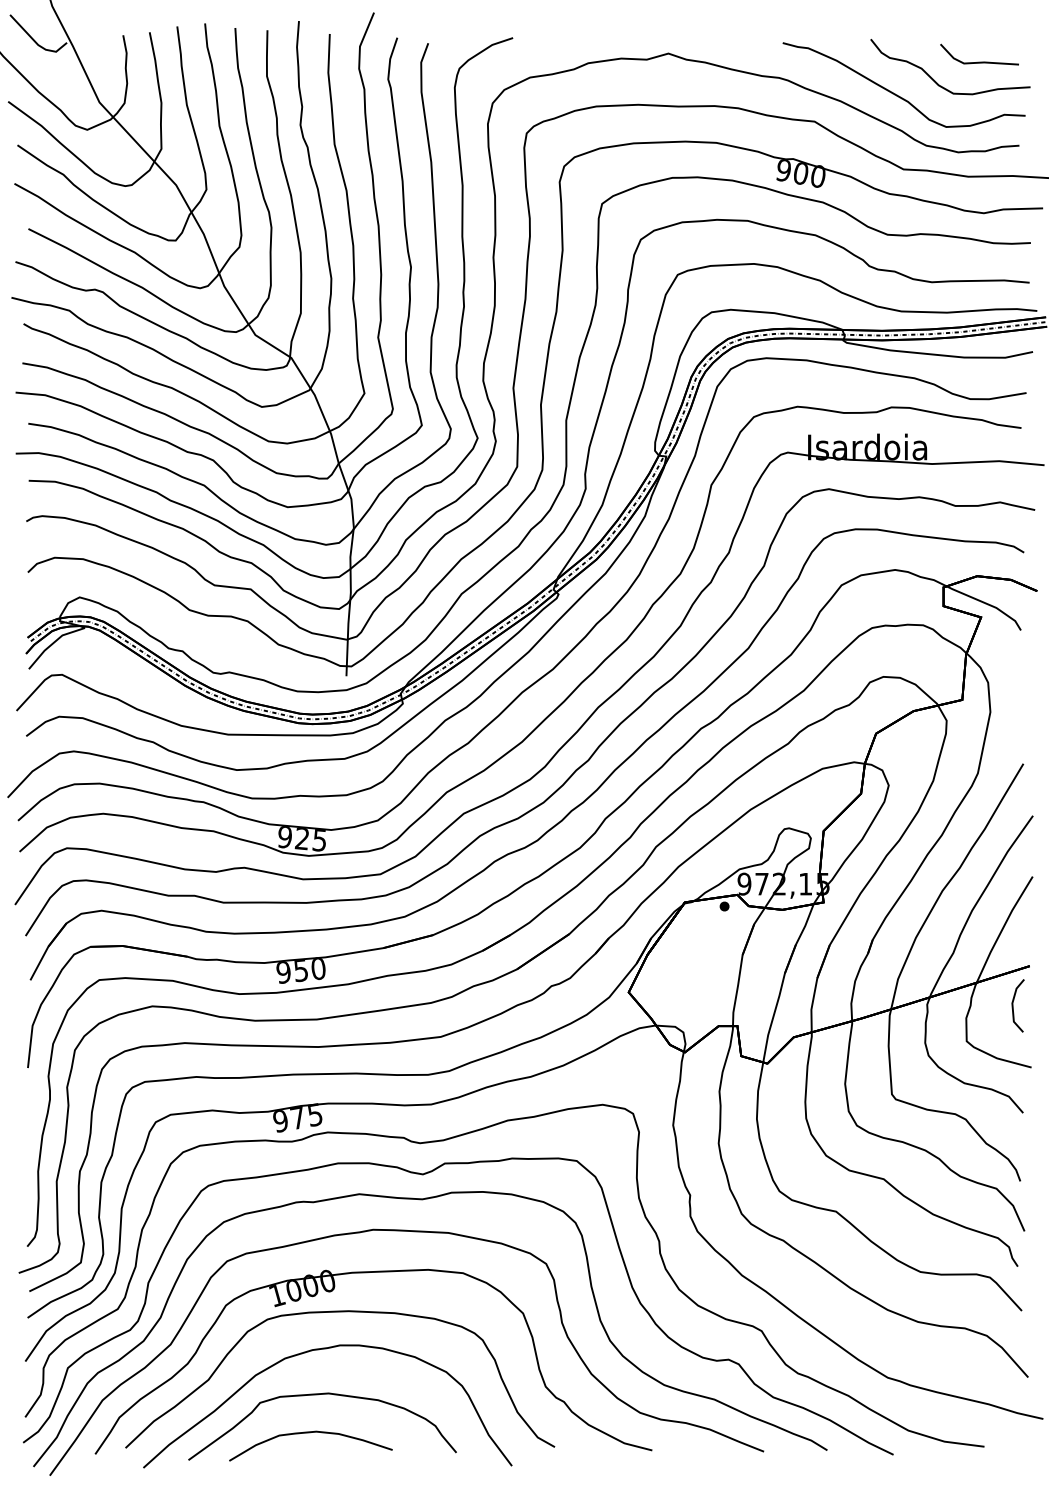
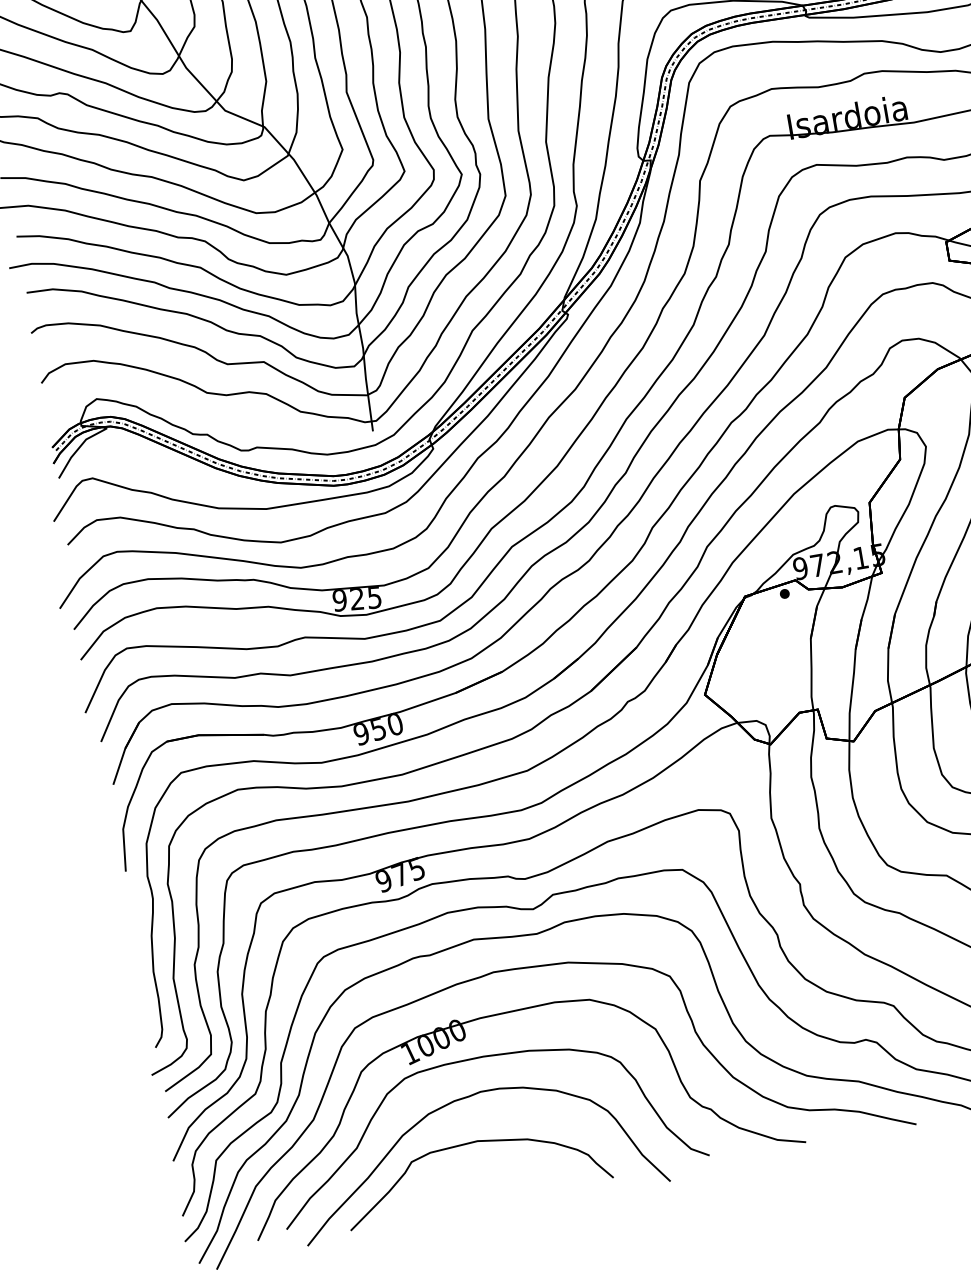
curve: (310, 1433) -> (466, 1183), removed

